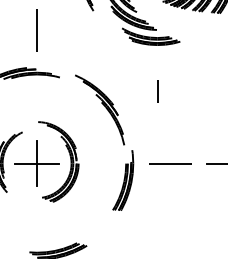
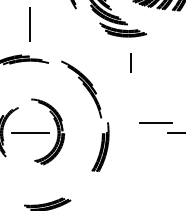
line: (157, 91) -> (130, 63), moved
line: (37, 163) -> (30, 133), removed
line: (170, 163) -> (156, 122), moved

